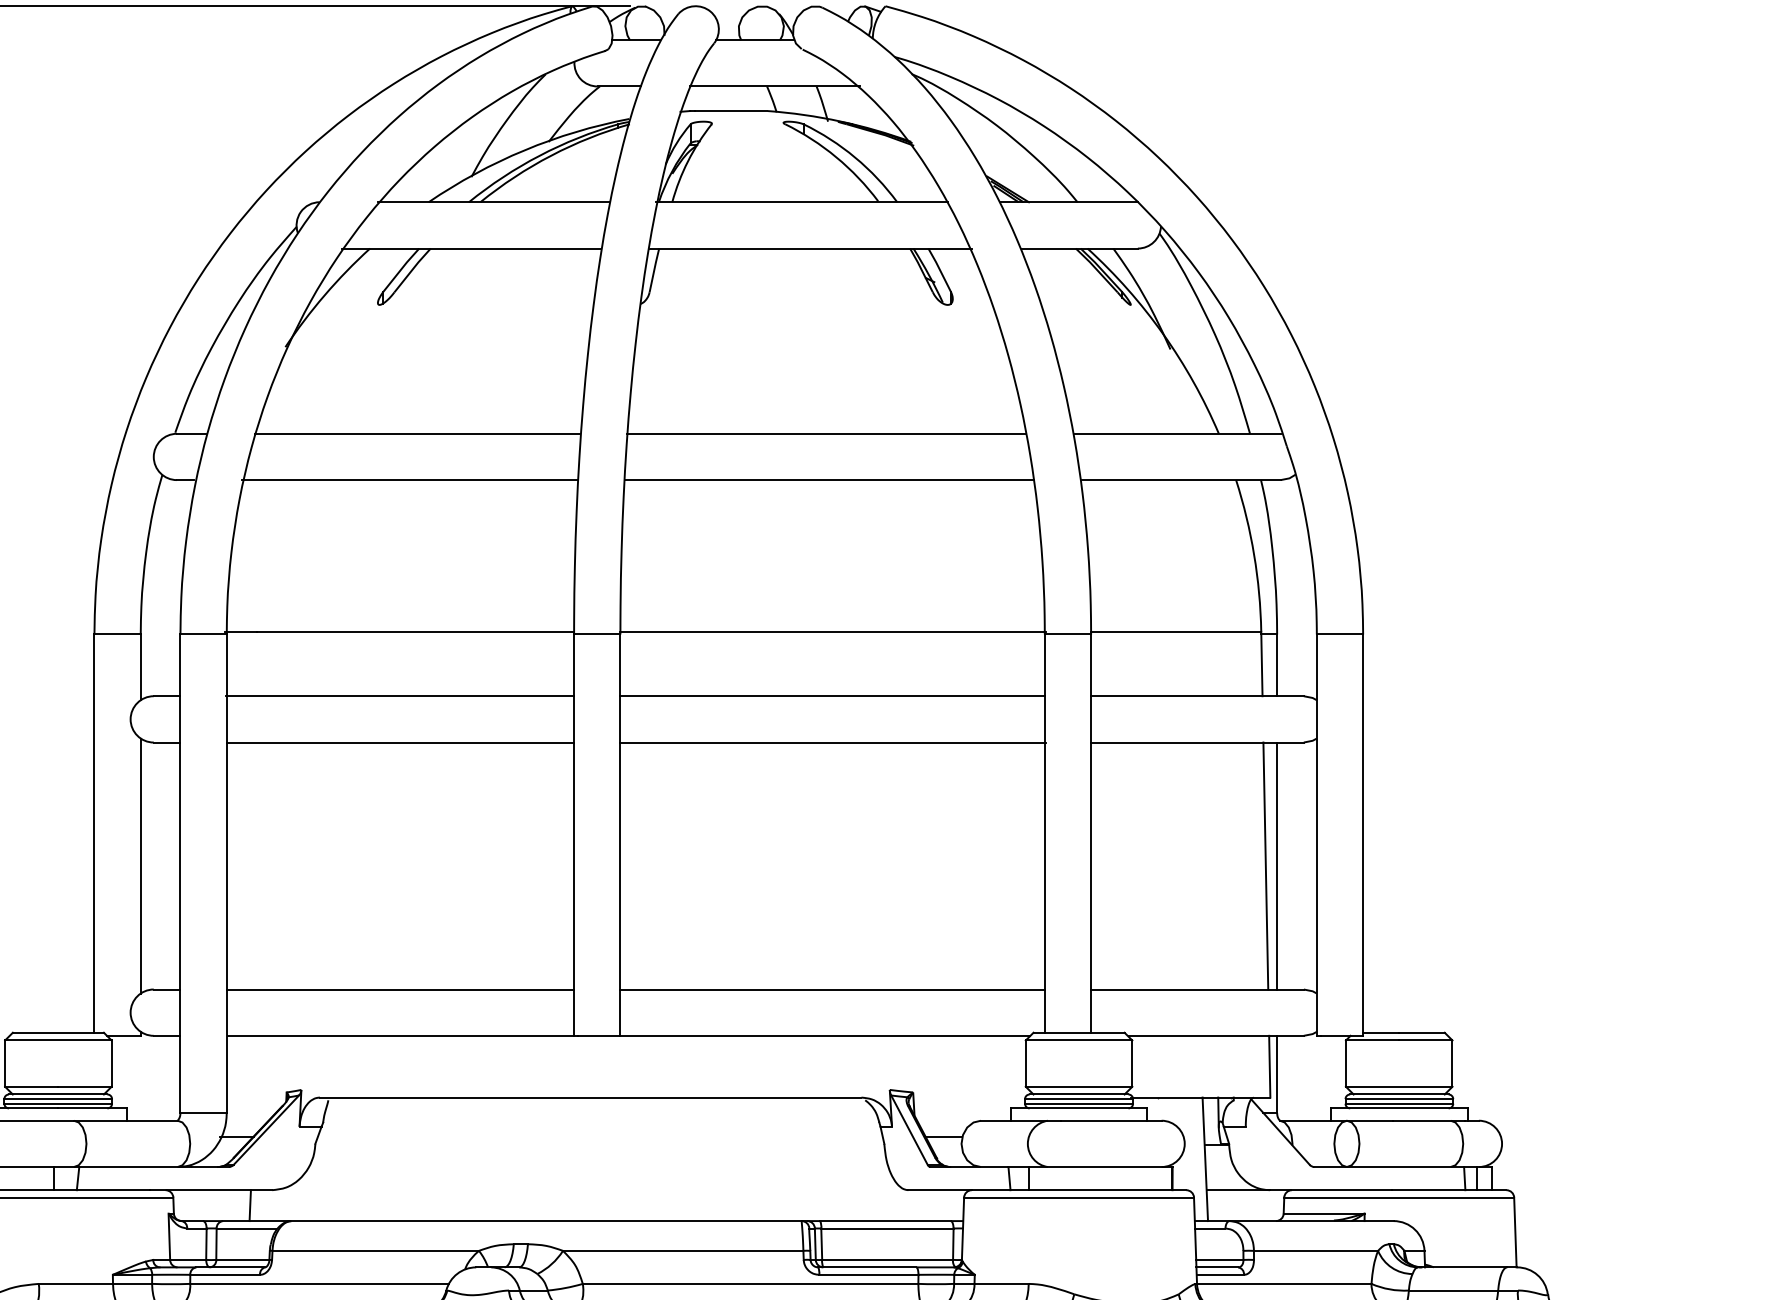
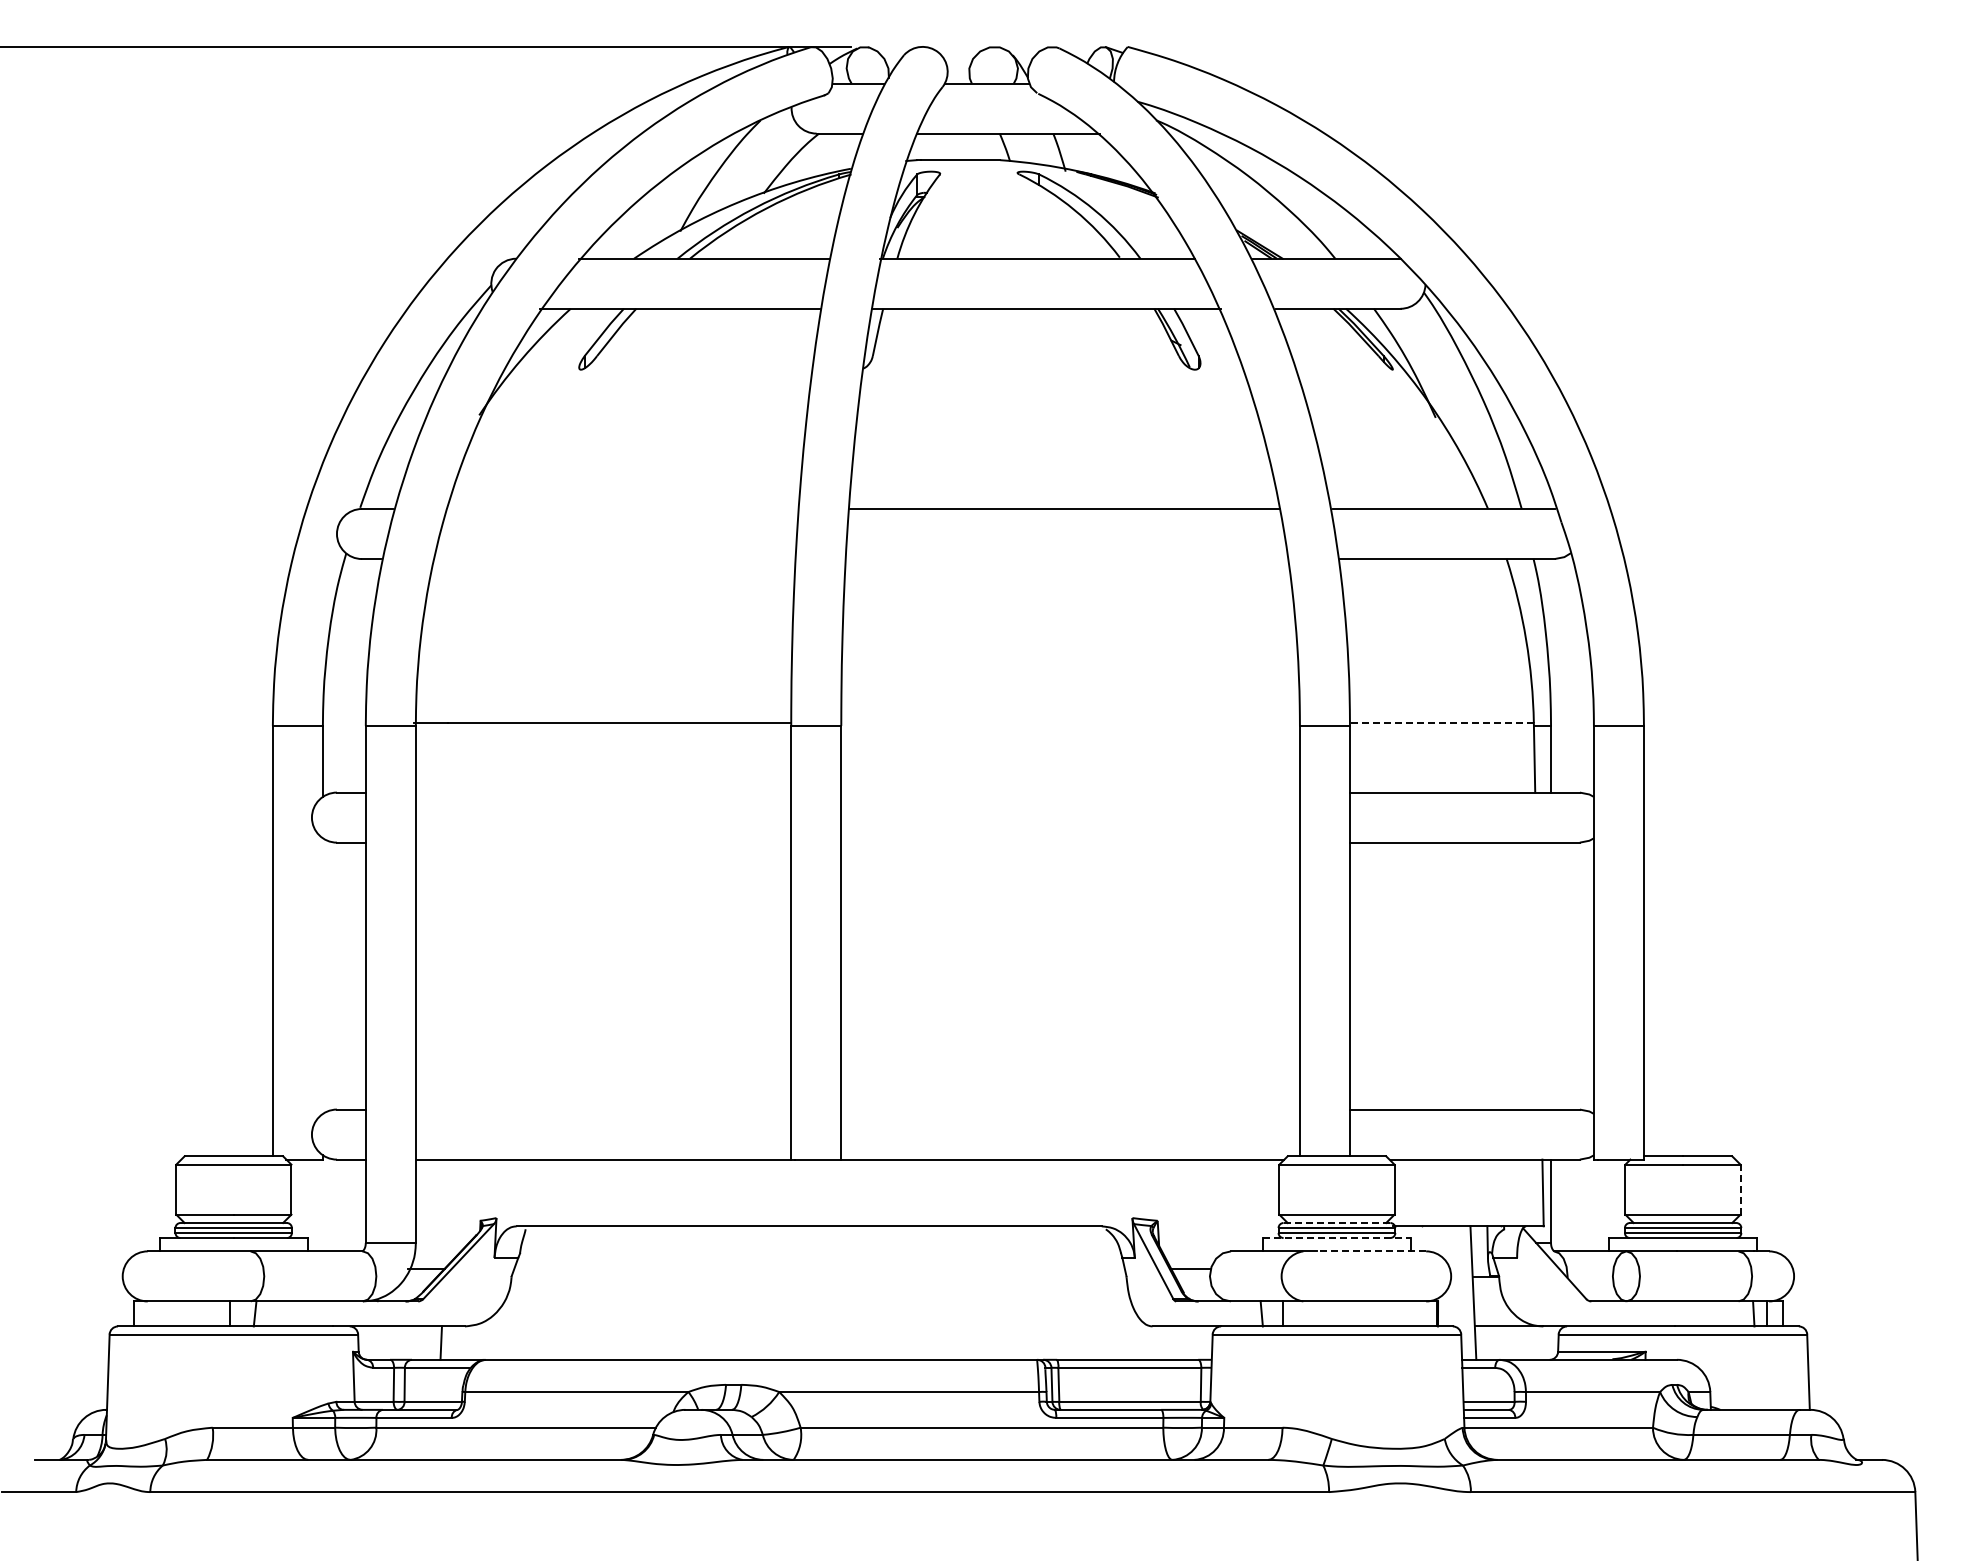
line: (417, 433) -> (622, 508), removed
line: (408, 480) -> (612, 559), removed
line: (828, 480) -> (1066, 559), removed
line: (832, 631) -> (1070, 722), removed
line: (1176, 631) -> (1442, 722), solid -> dashed
line: (400, 696) -> (603, 792), removed
line: (832, 696) -> (1070, 792), removed
line: (400, 742) -> (603, 842), removed
line: (833, 742) -> (1071, 842), removed
line: (140, 865) -> (322, 975), removed
line: (1265, 865) -> (1538, 975), removed
line: (1277, 865) -> (1551, 975), removed
line: (400, 989) -> (603, 1109), removed
line: (832, 989) -> (1070, 1109), removed
line: (1452, 1063) -> (1740, 1189), solid -> dashed
line: (1079, 1094) -> (1337, 1223), solid -> dashed
line: (1078, 1108) -> (1336, 1238), solid -> dashed
line: (1111, 1120) -> (1371, 1251), solid -> dashed

